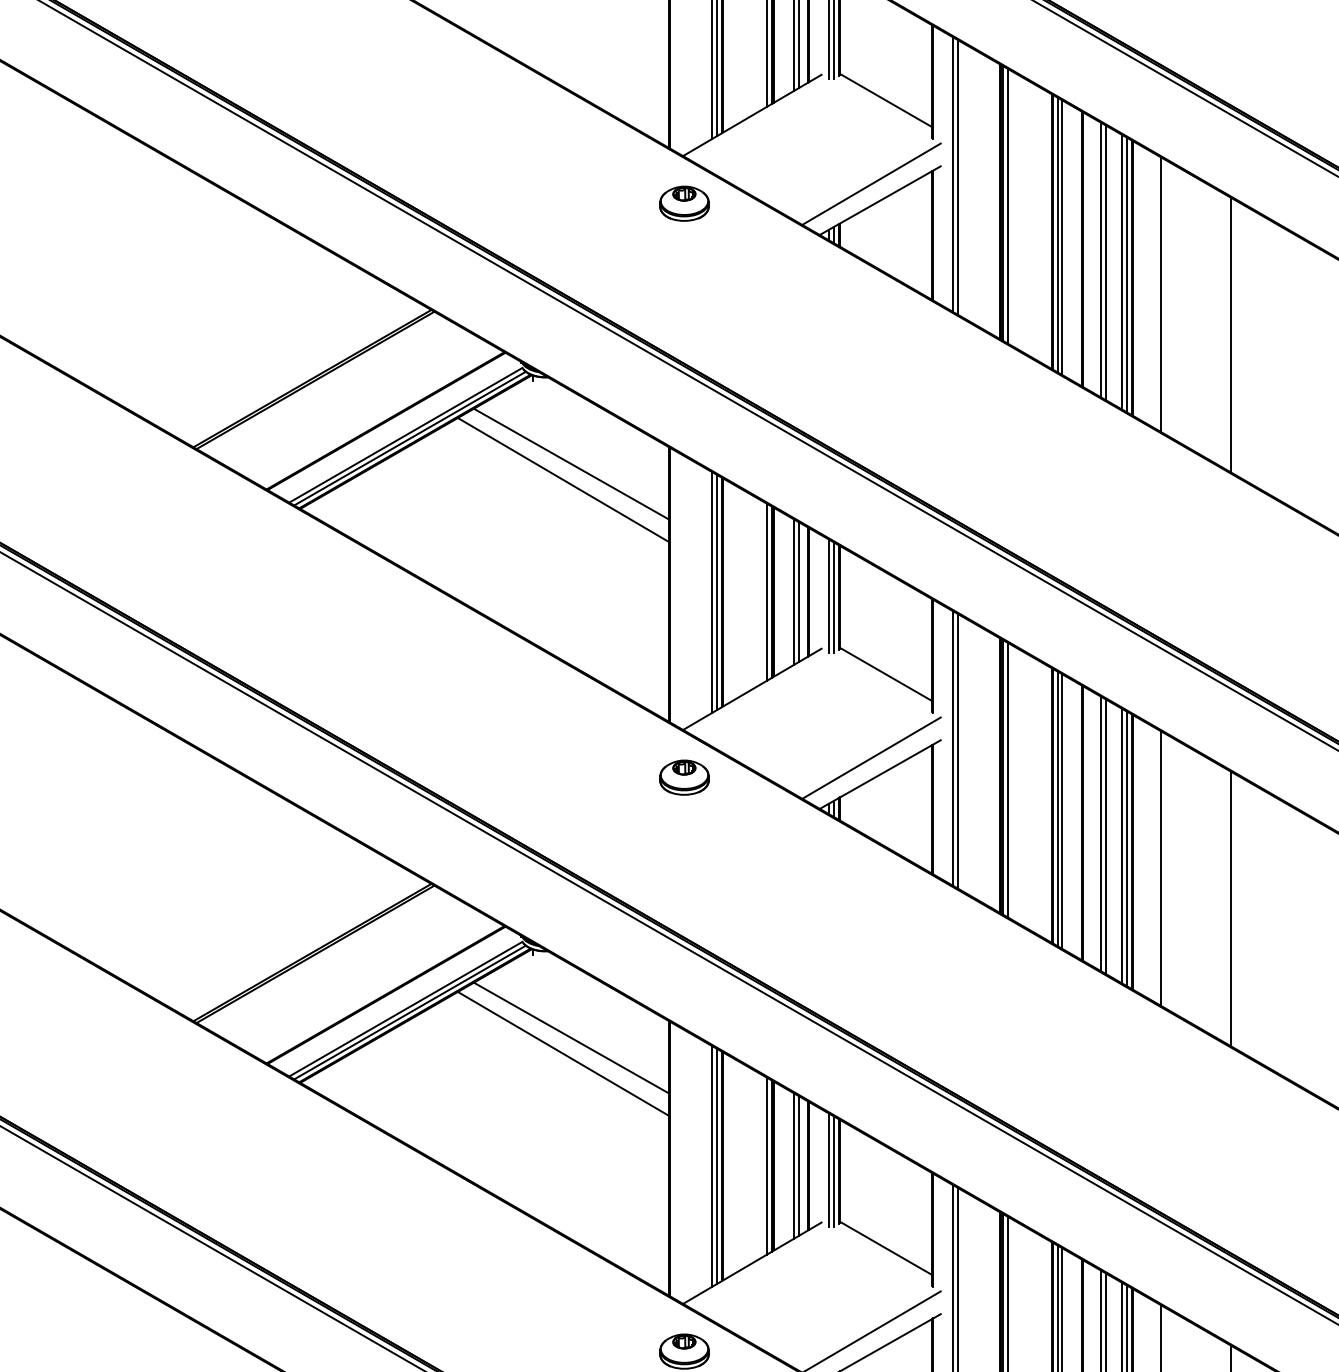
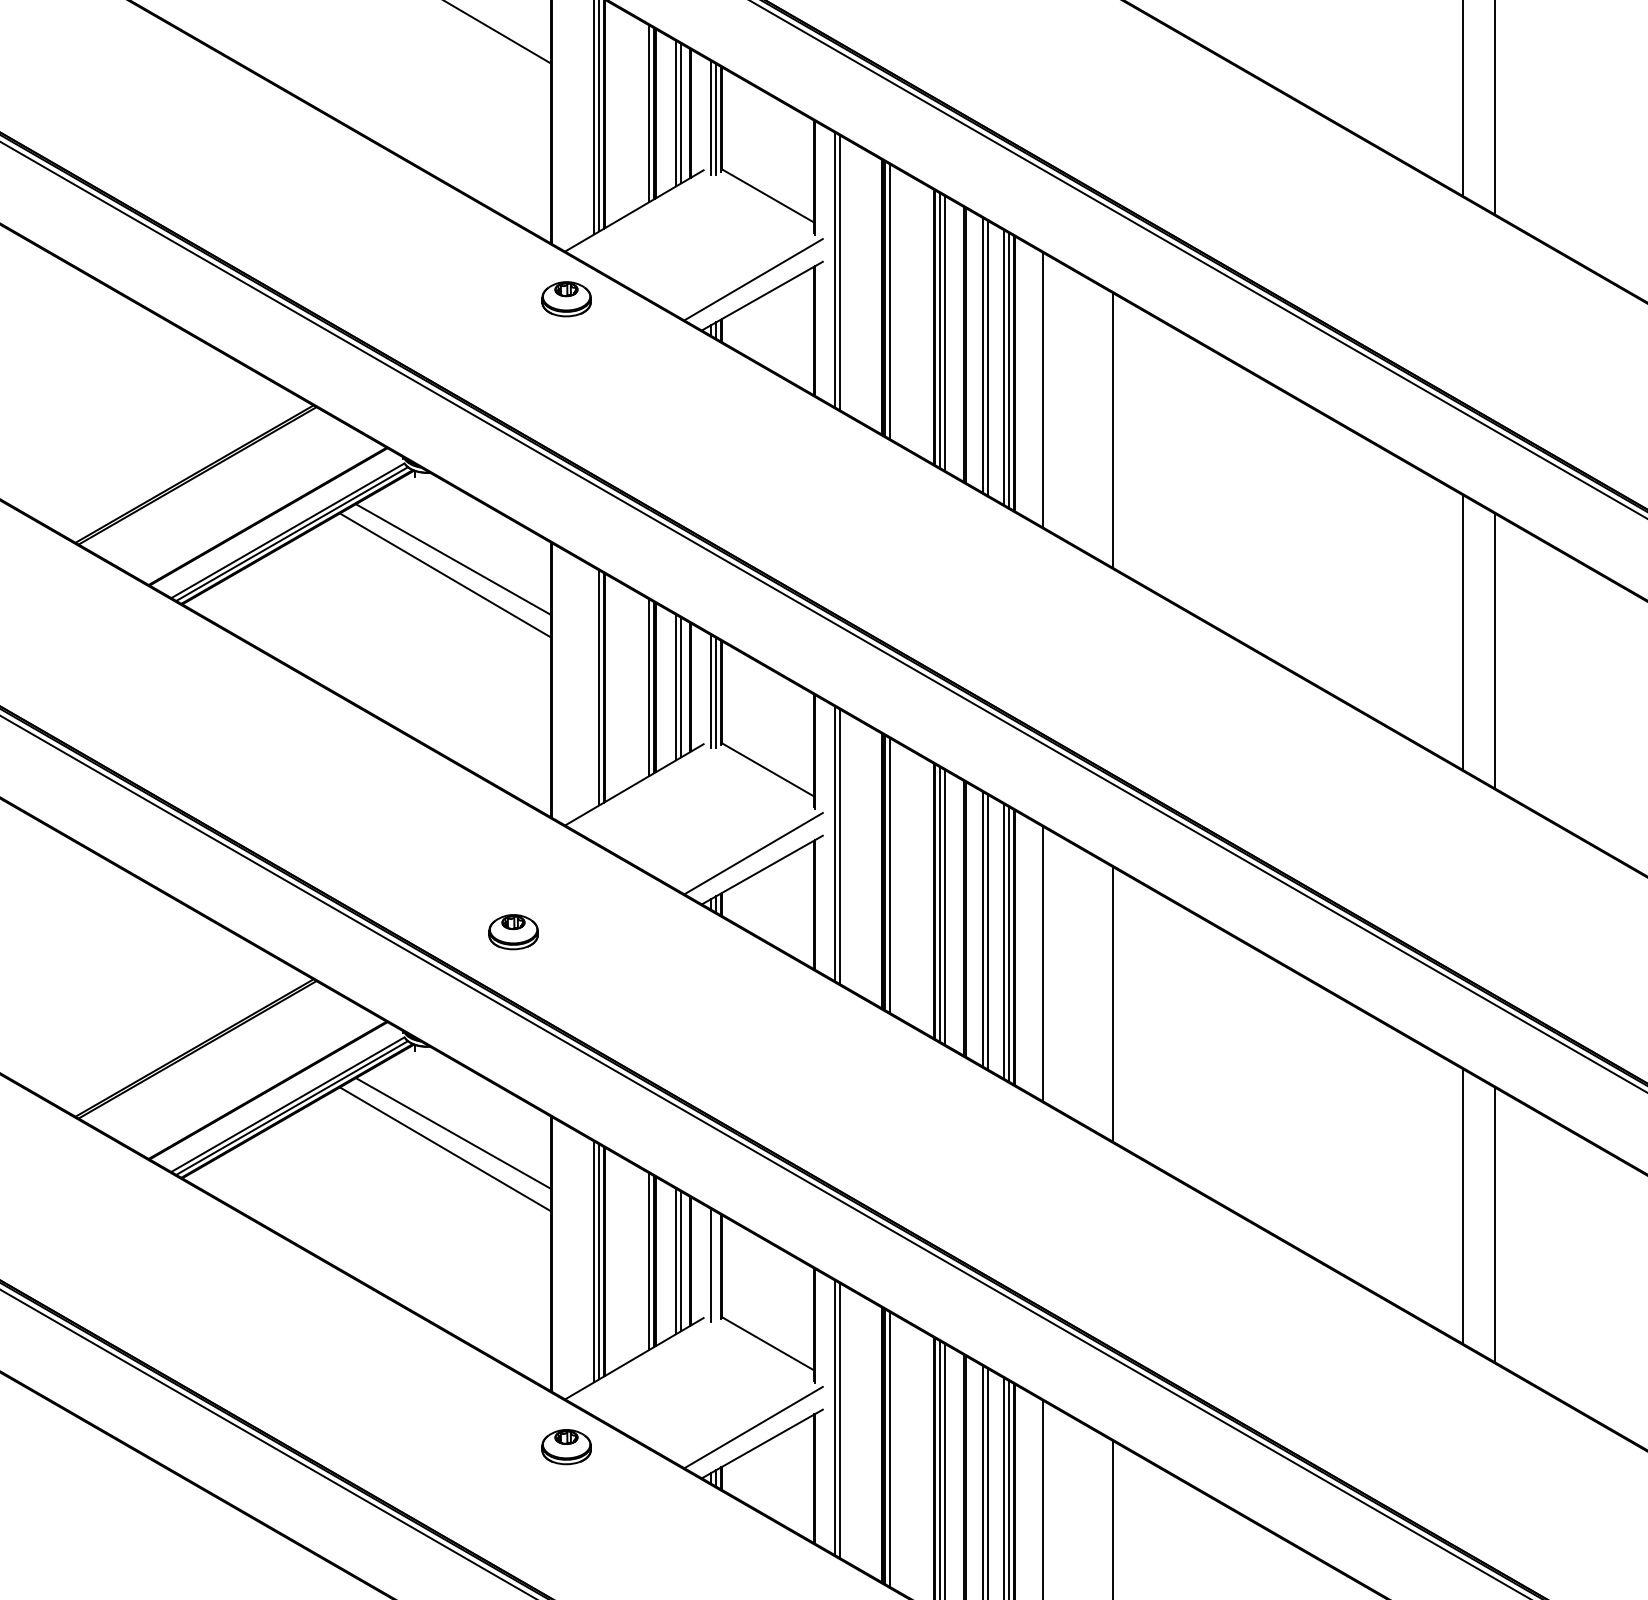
line: (712, 592) -> (594, 687), removed
part: (684, 778) -> (513, 932), moved
line: (834, 1171) -> (716, 1266), removed

